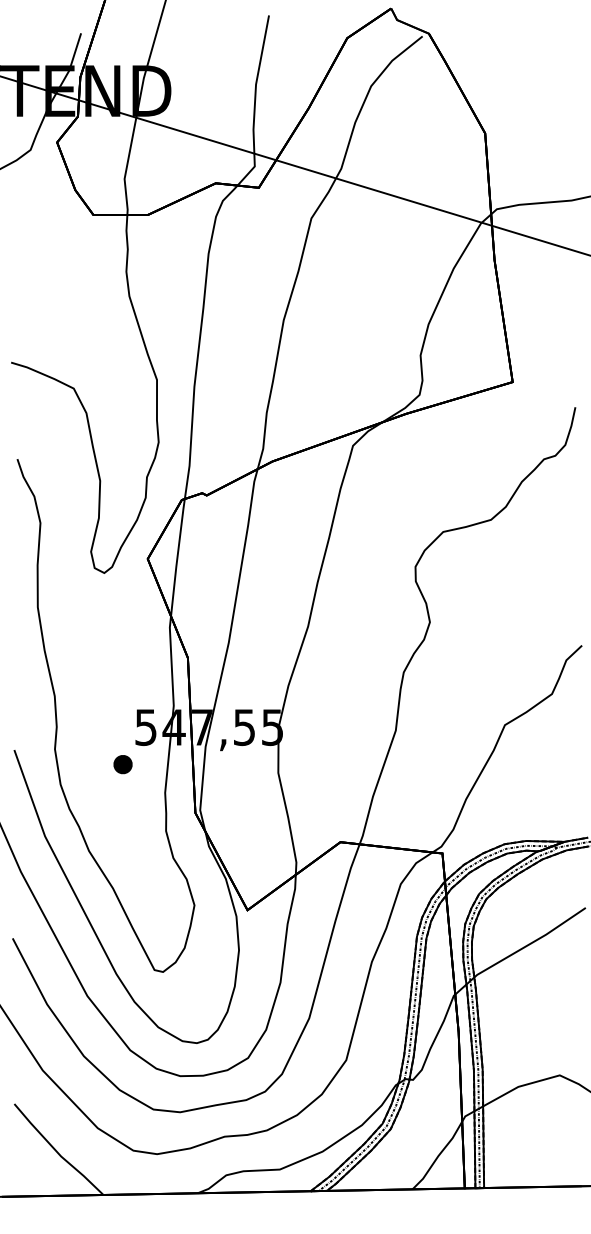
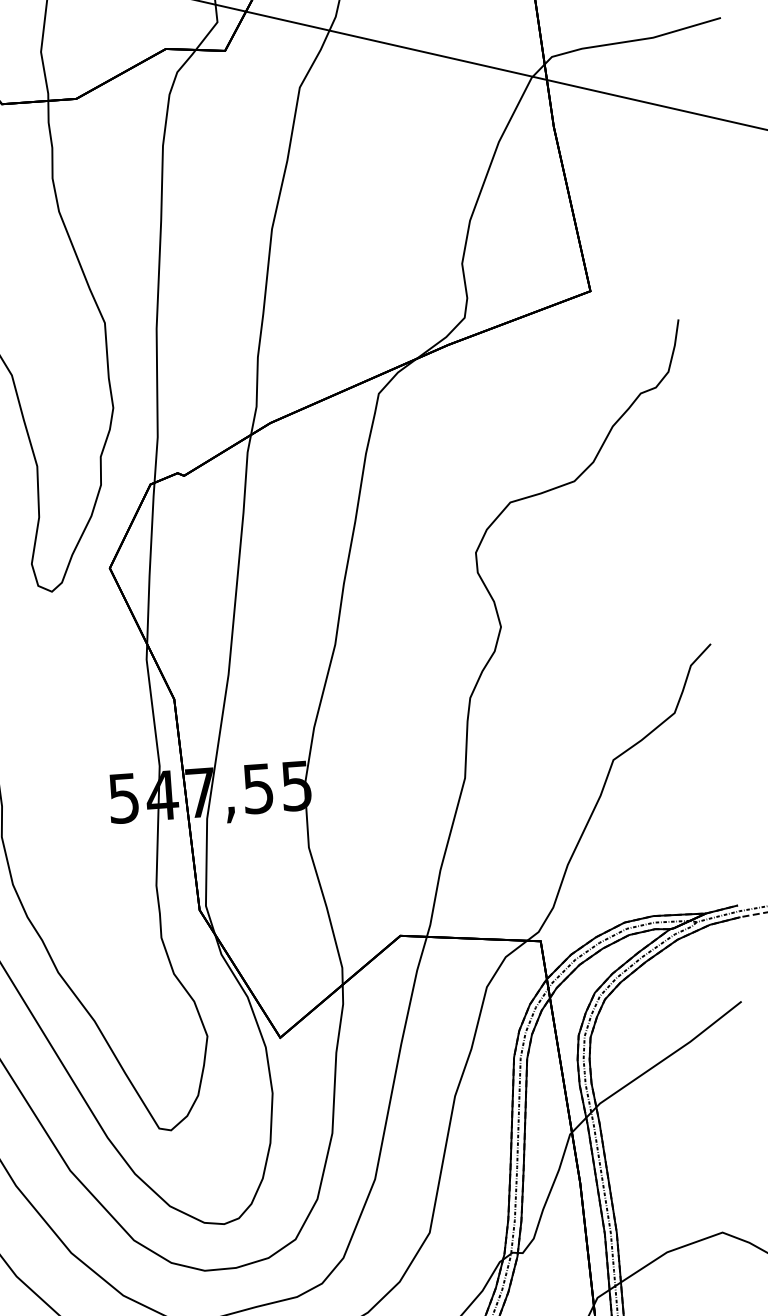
part: (122, 764) -> (95, 851), removed

